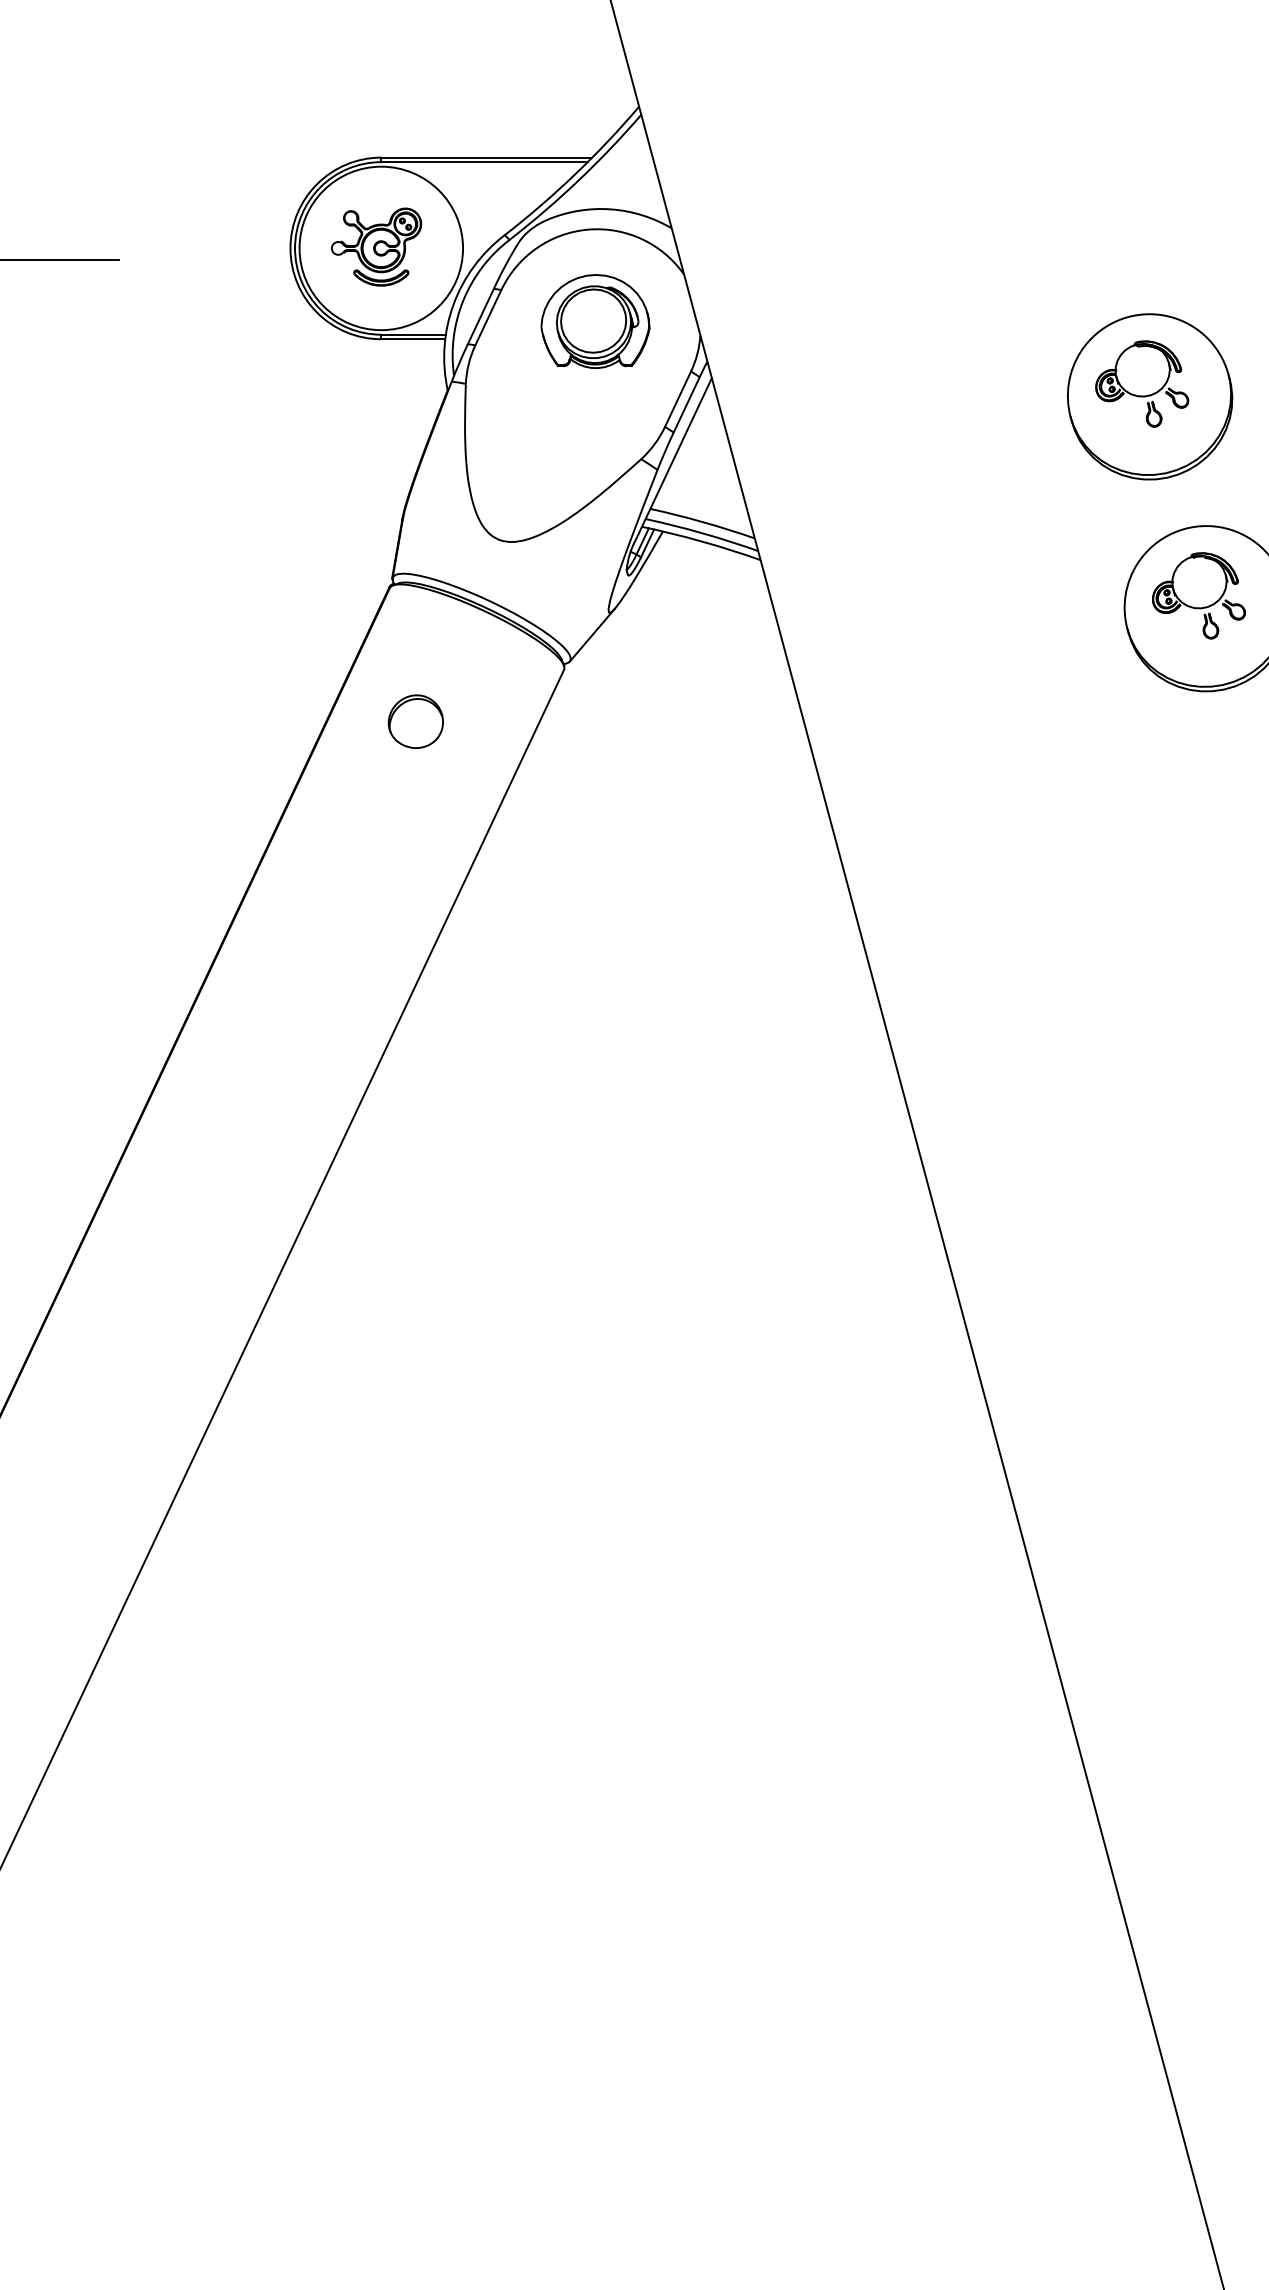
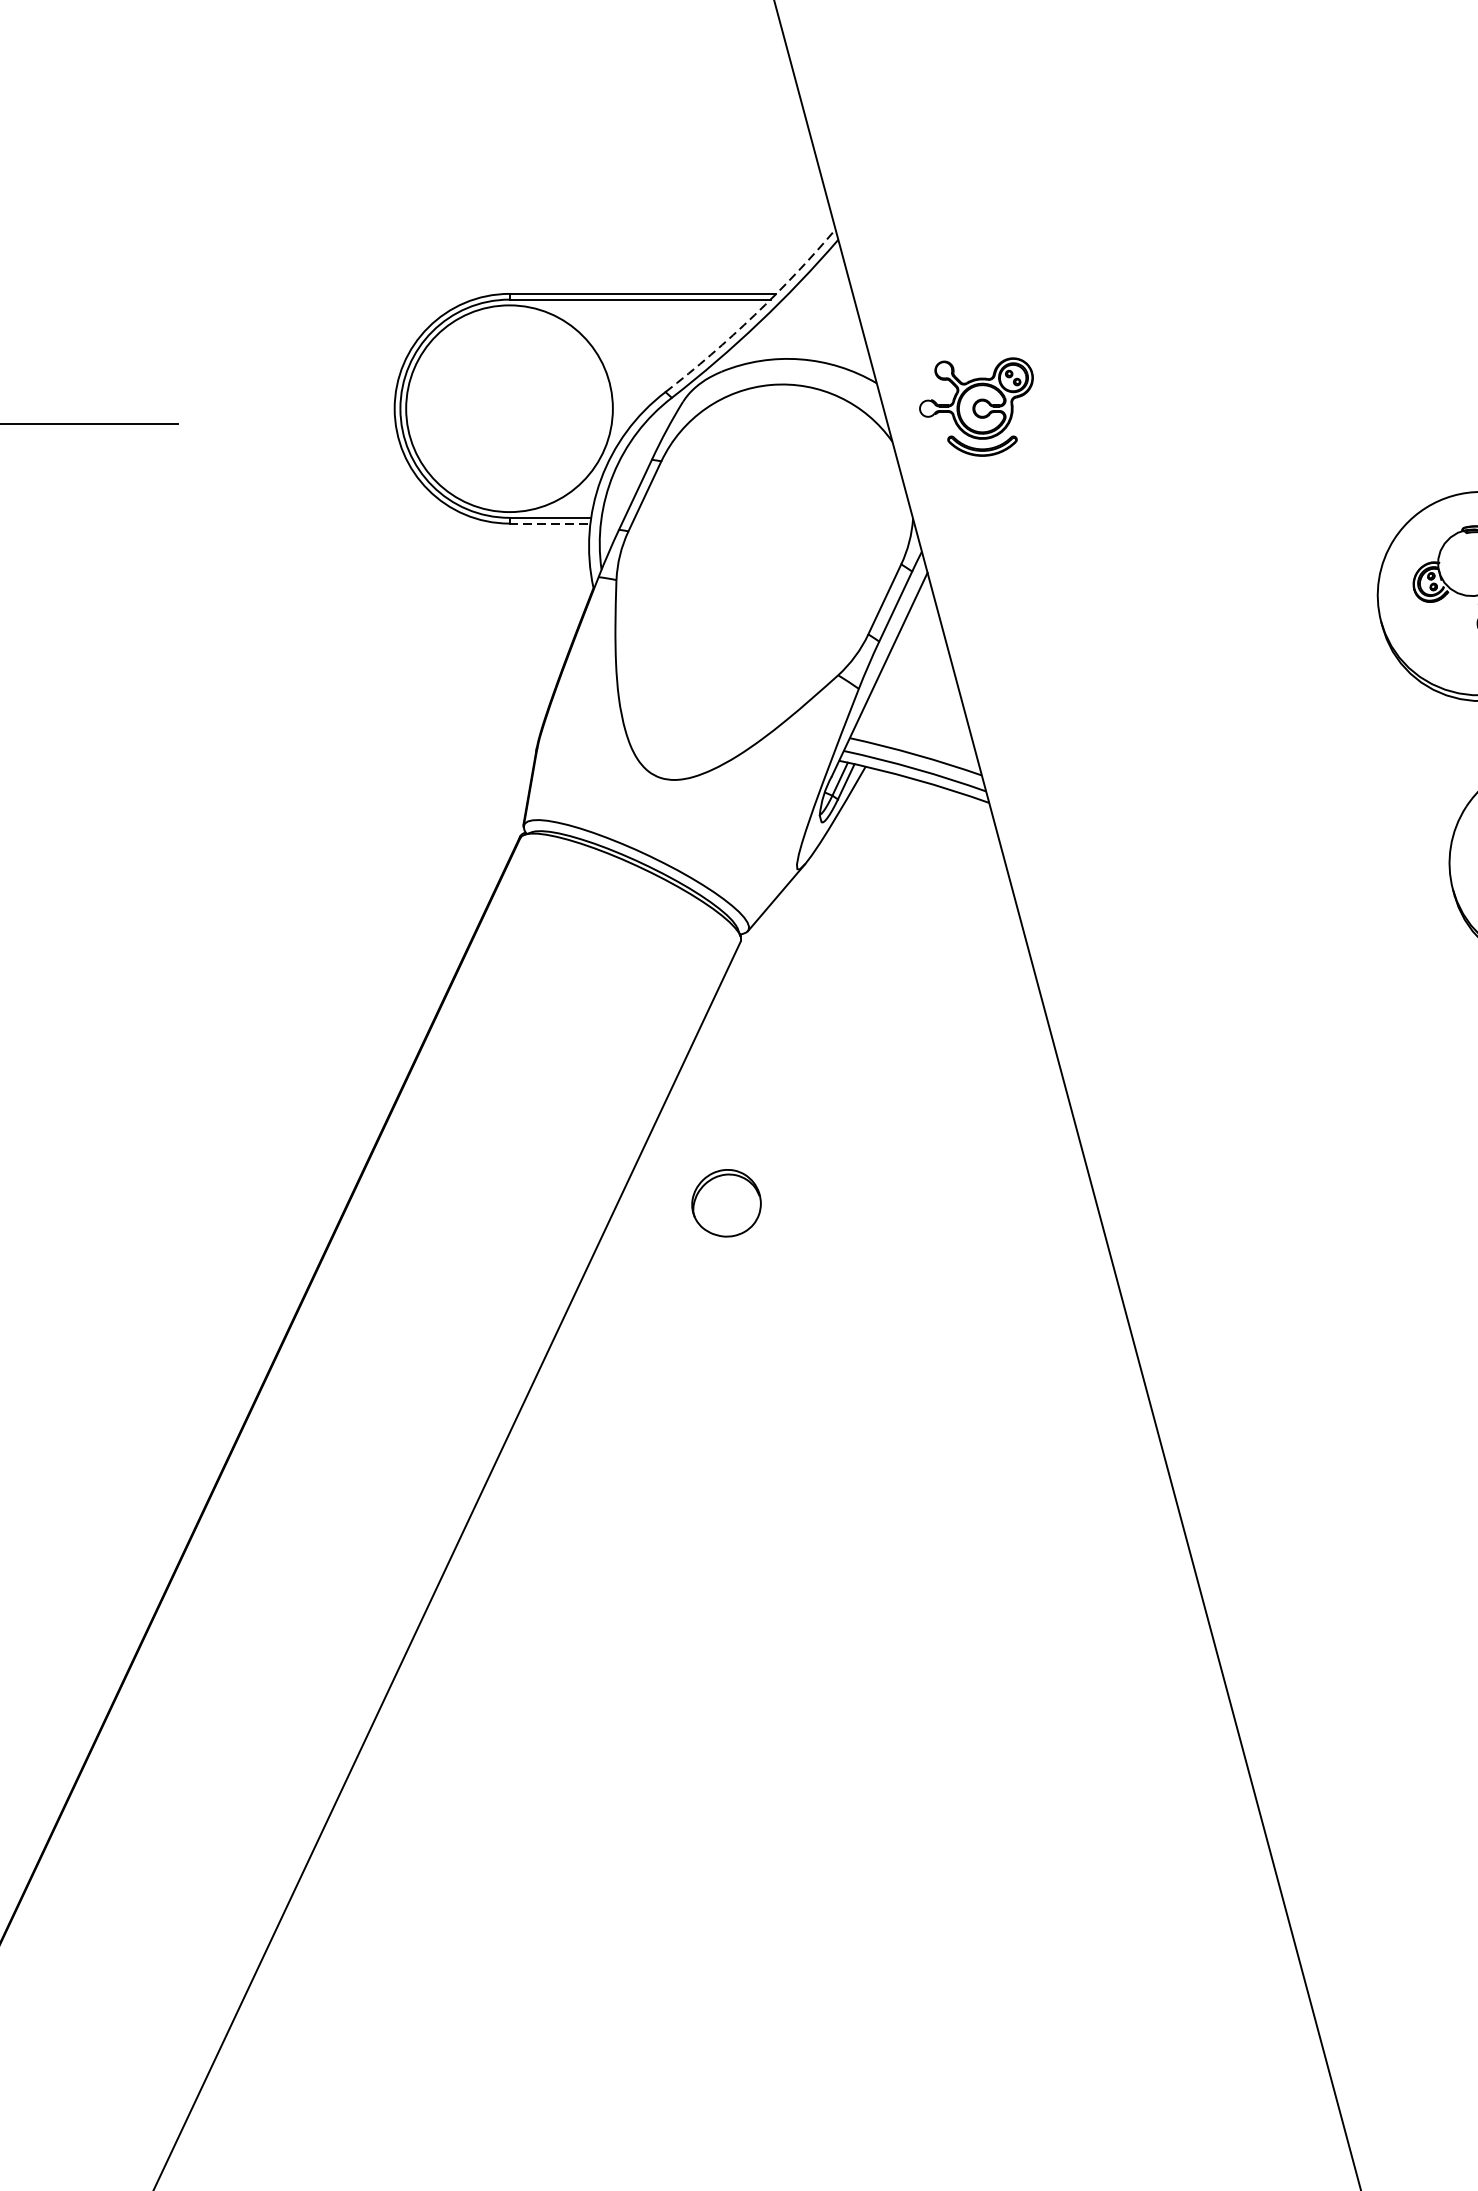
arc: (575, 174) -> (755, 315), solid -> dashed
part: (376, 246) -> (976, 406), moved
part: (595, 321) -> (780, 501), removed
line: (413, 339) -> (550, 523), solid -> dashed
part: (415, 721) -> (726, 1202), moved

